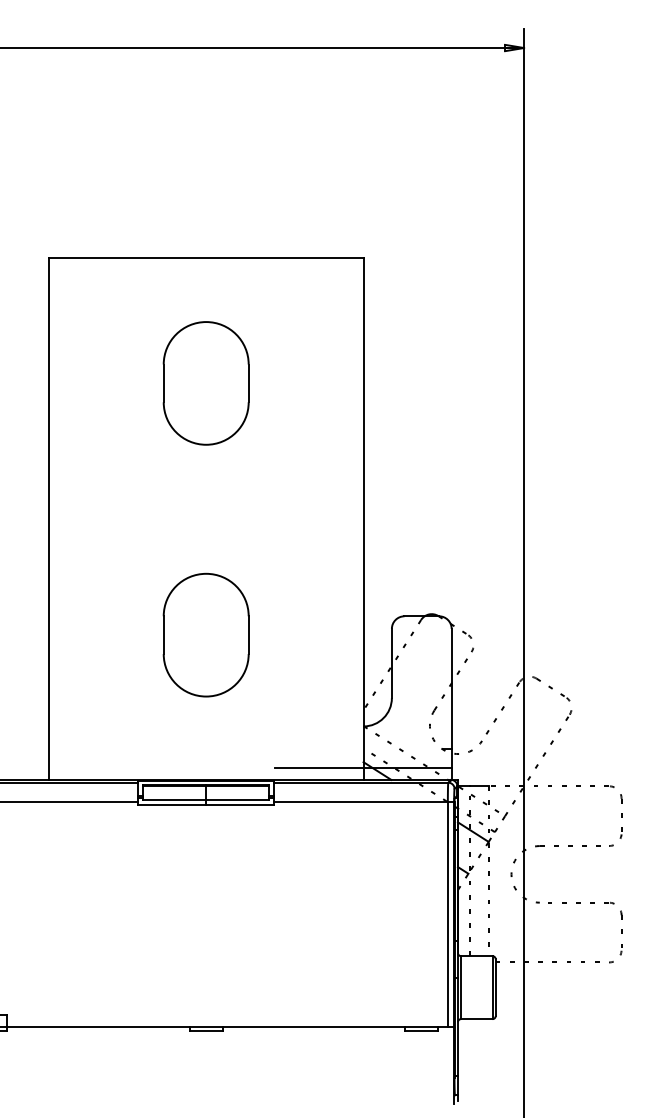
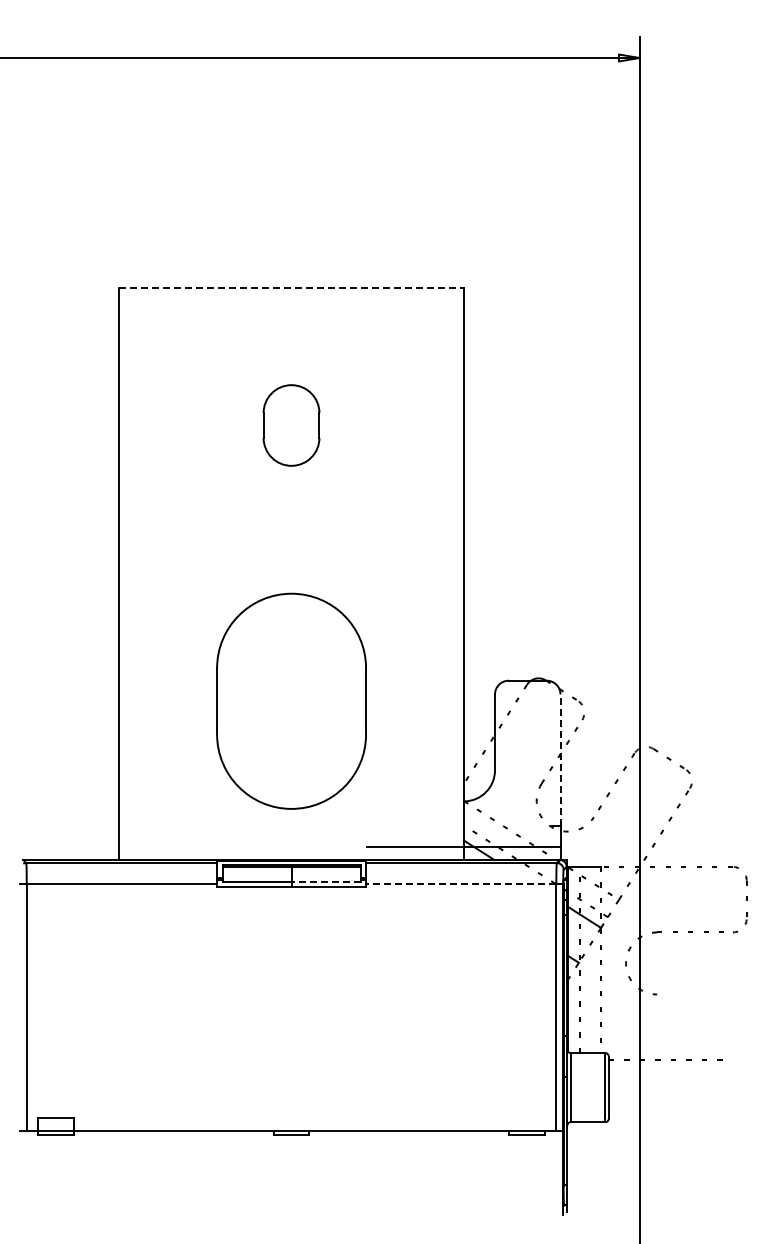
line: (207, 257) -> (292, 287), solid -> dashed
part: (206, 383) -> (291, 425), size x0.6
part: (206, 635) -> (291, 701), size x1.6
line: (451, 689) -> (560, 760), solid -> dashed
line: (237, 800) -> (325, 882), solid -> dashed
line: (360, 801) -> (460, 883), solid -> dashed
part: (580, 903) -> (701, 995), removed

